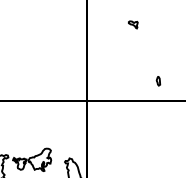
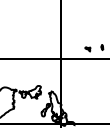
part: (132, 25) -> (87, 49), moved

